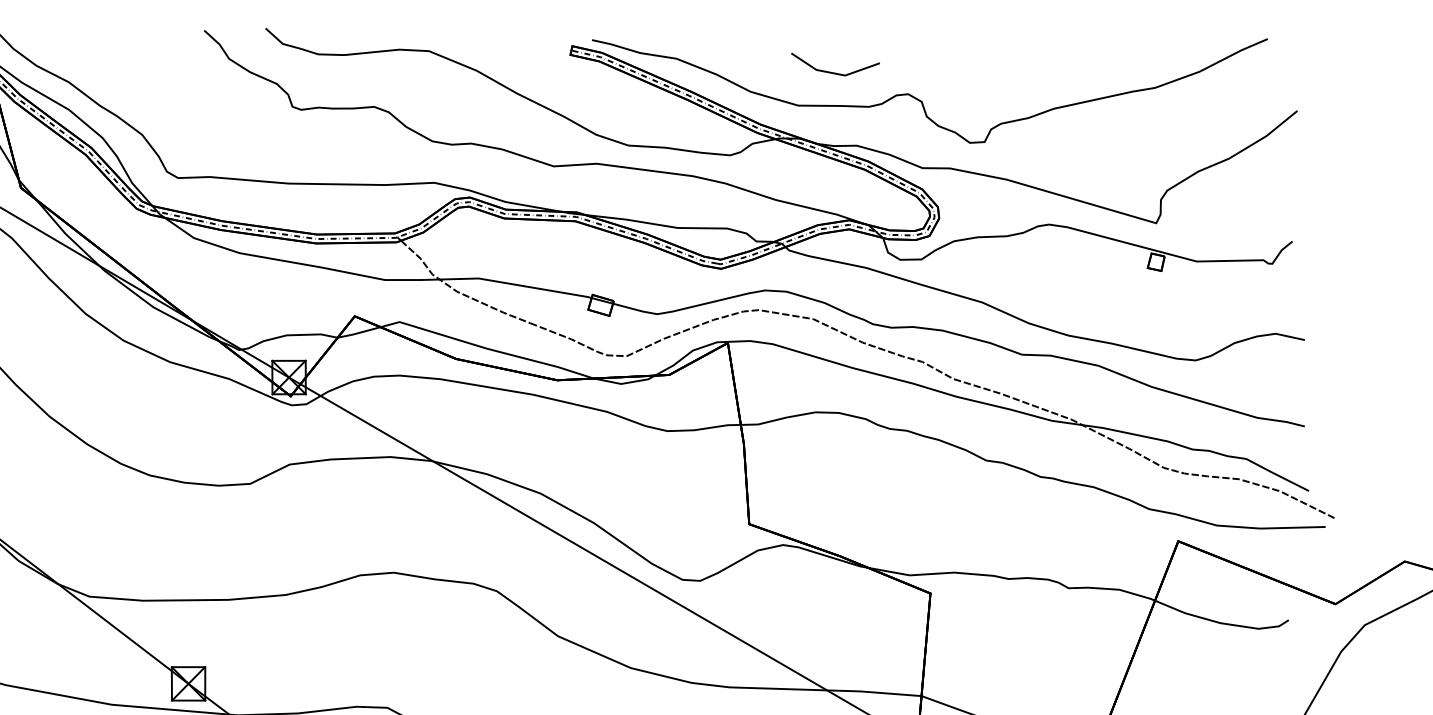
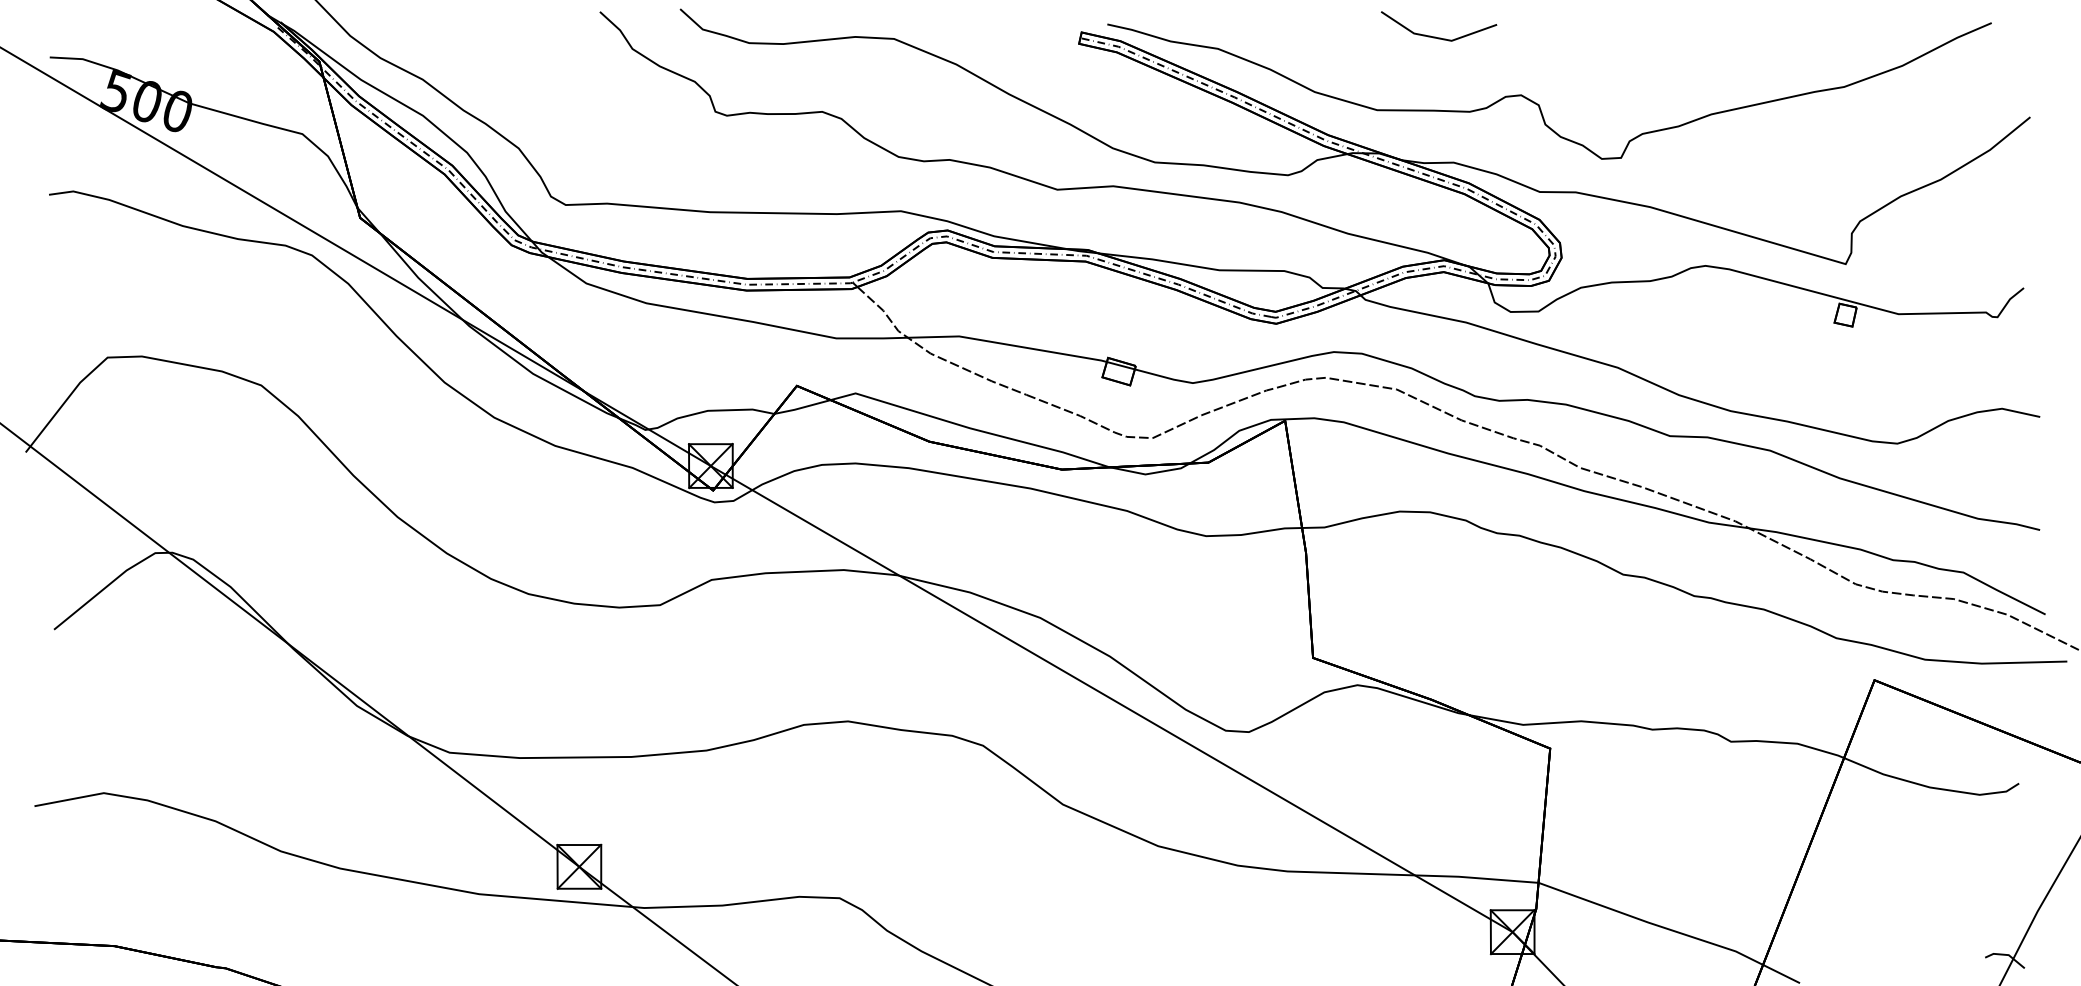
line: (832, 72) -> (1435, 36), moved

